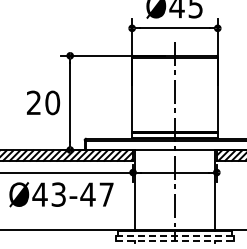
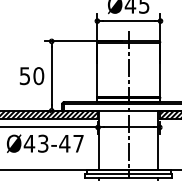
text: (33, 102) -> (24, 75), 20 -> 50
line: (174, 235) -> (128, 173), dashed -> solid
line: (174, 241) -> (128, 178), dashed -> solid

